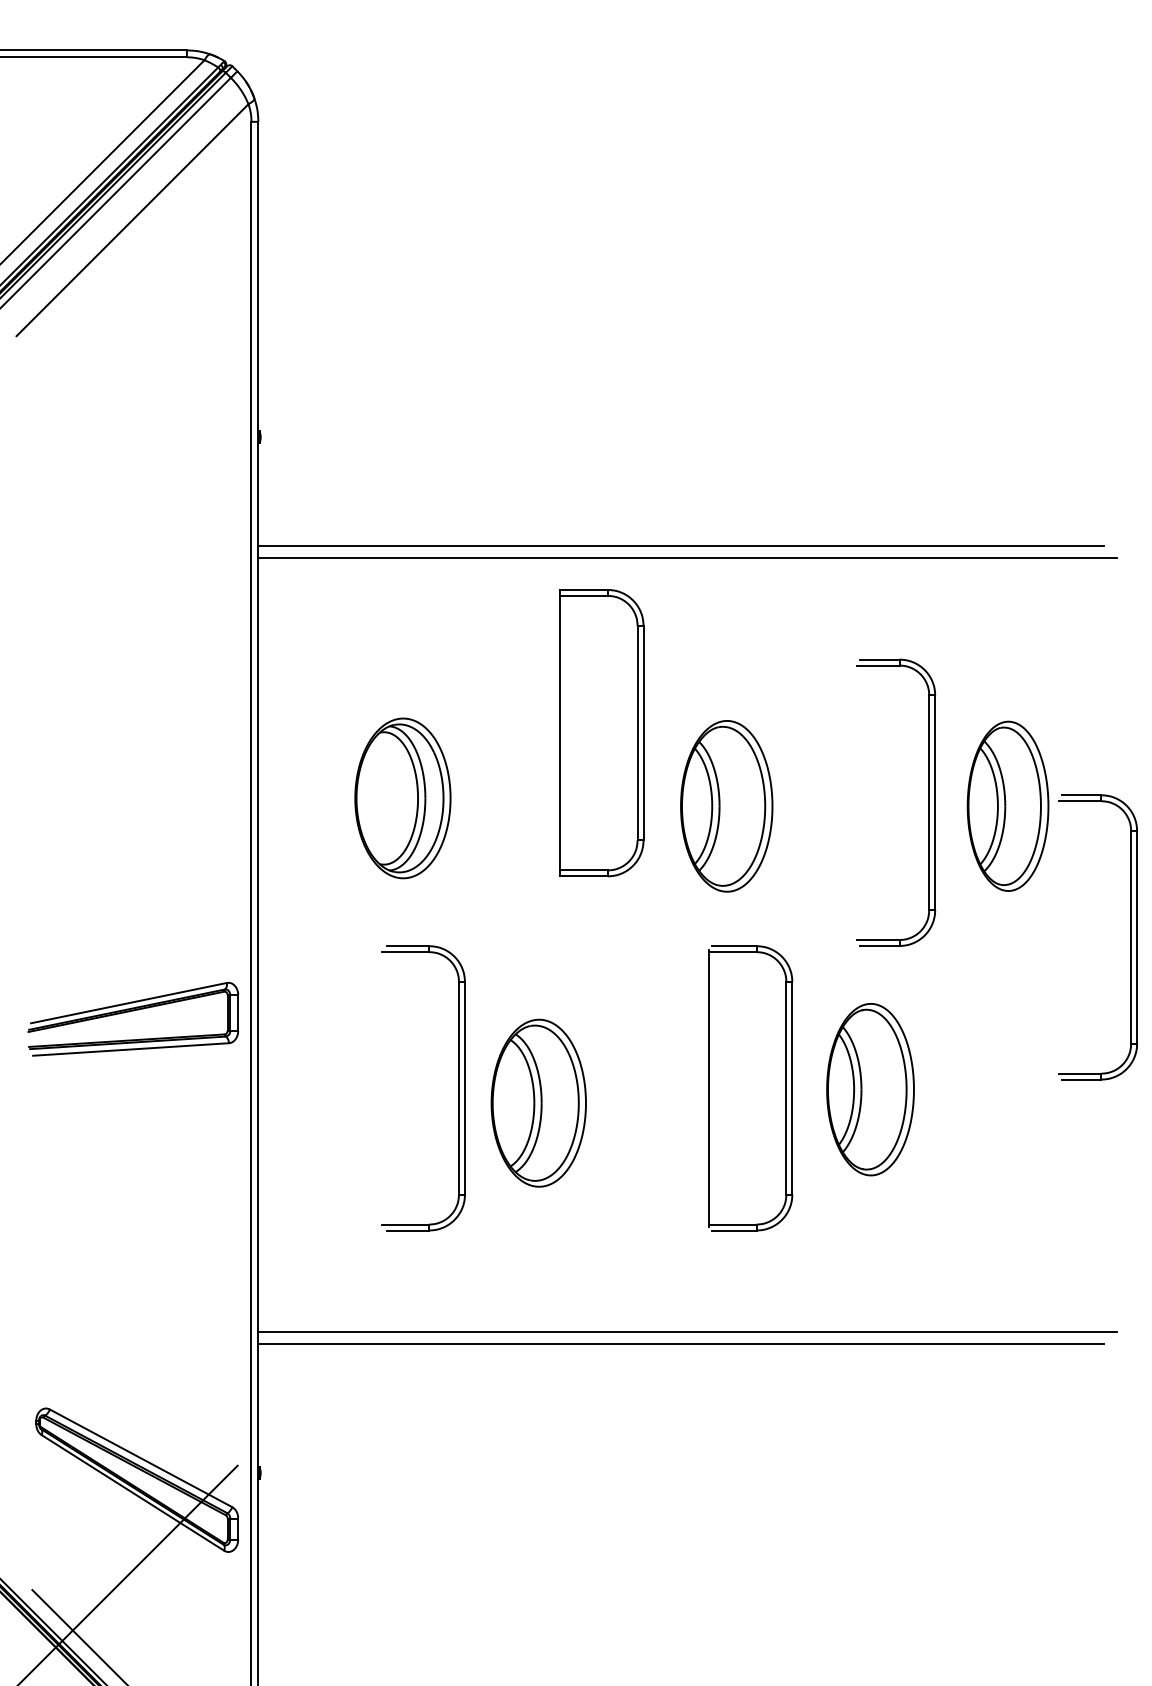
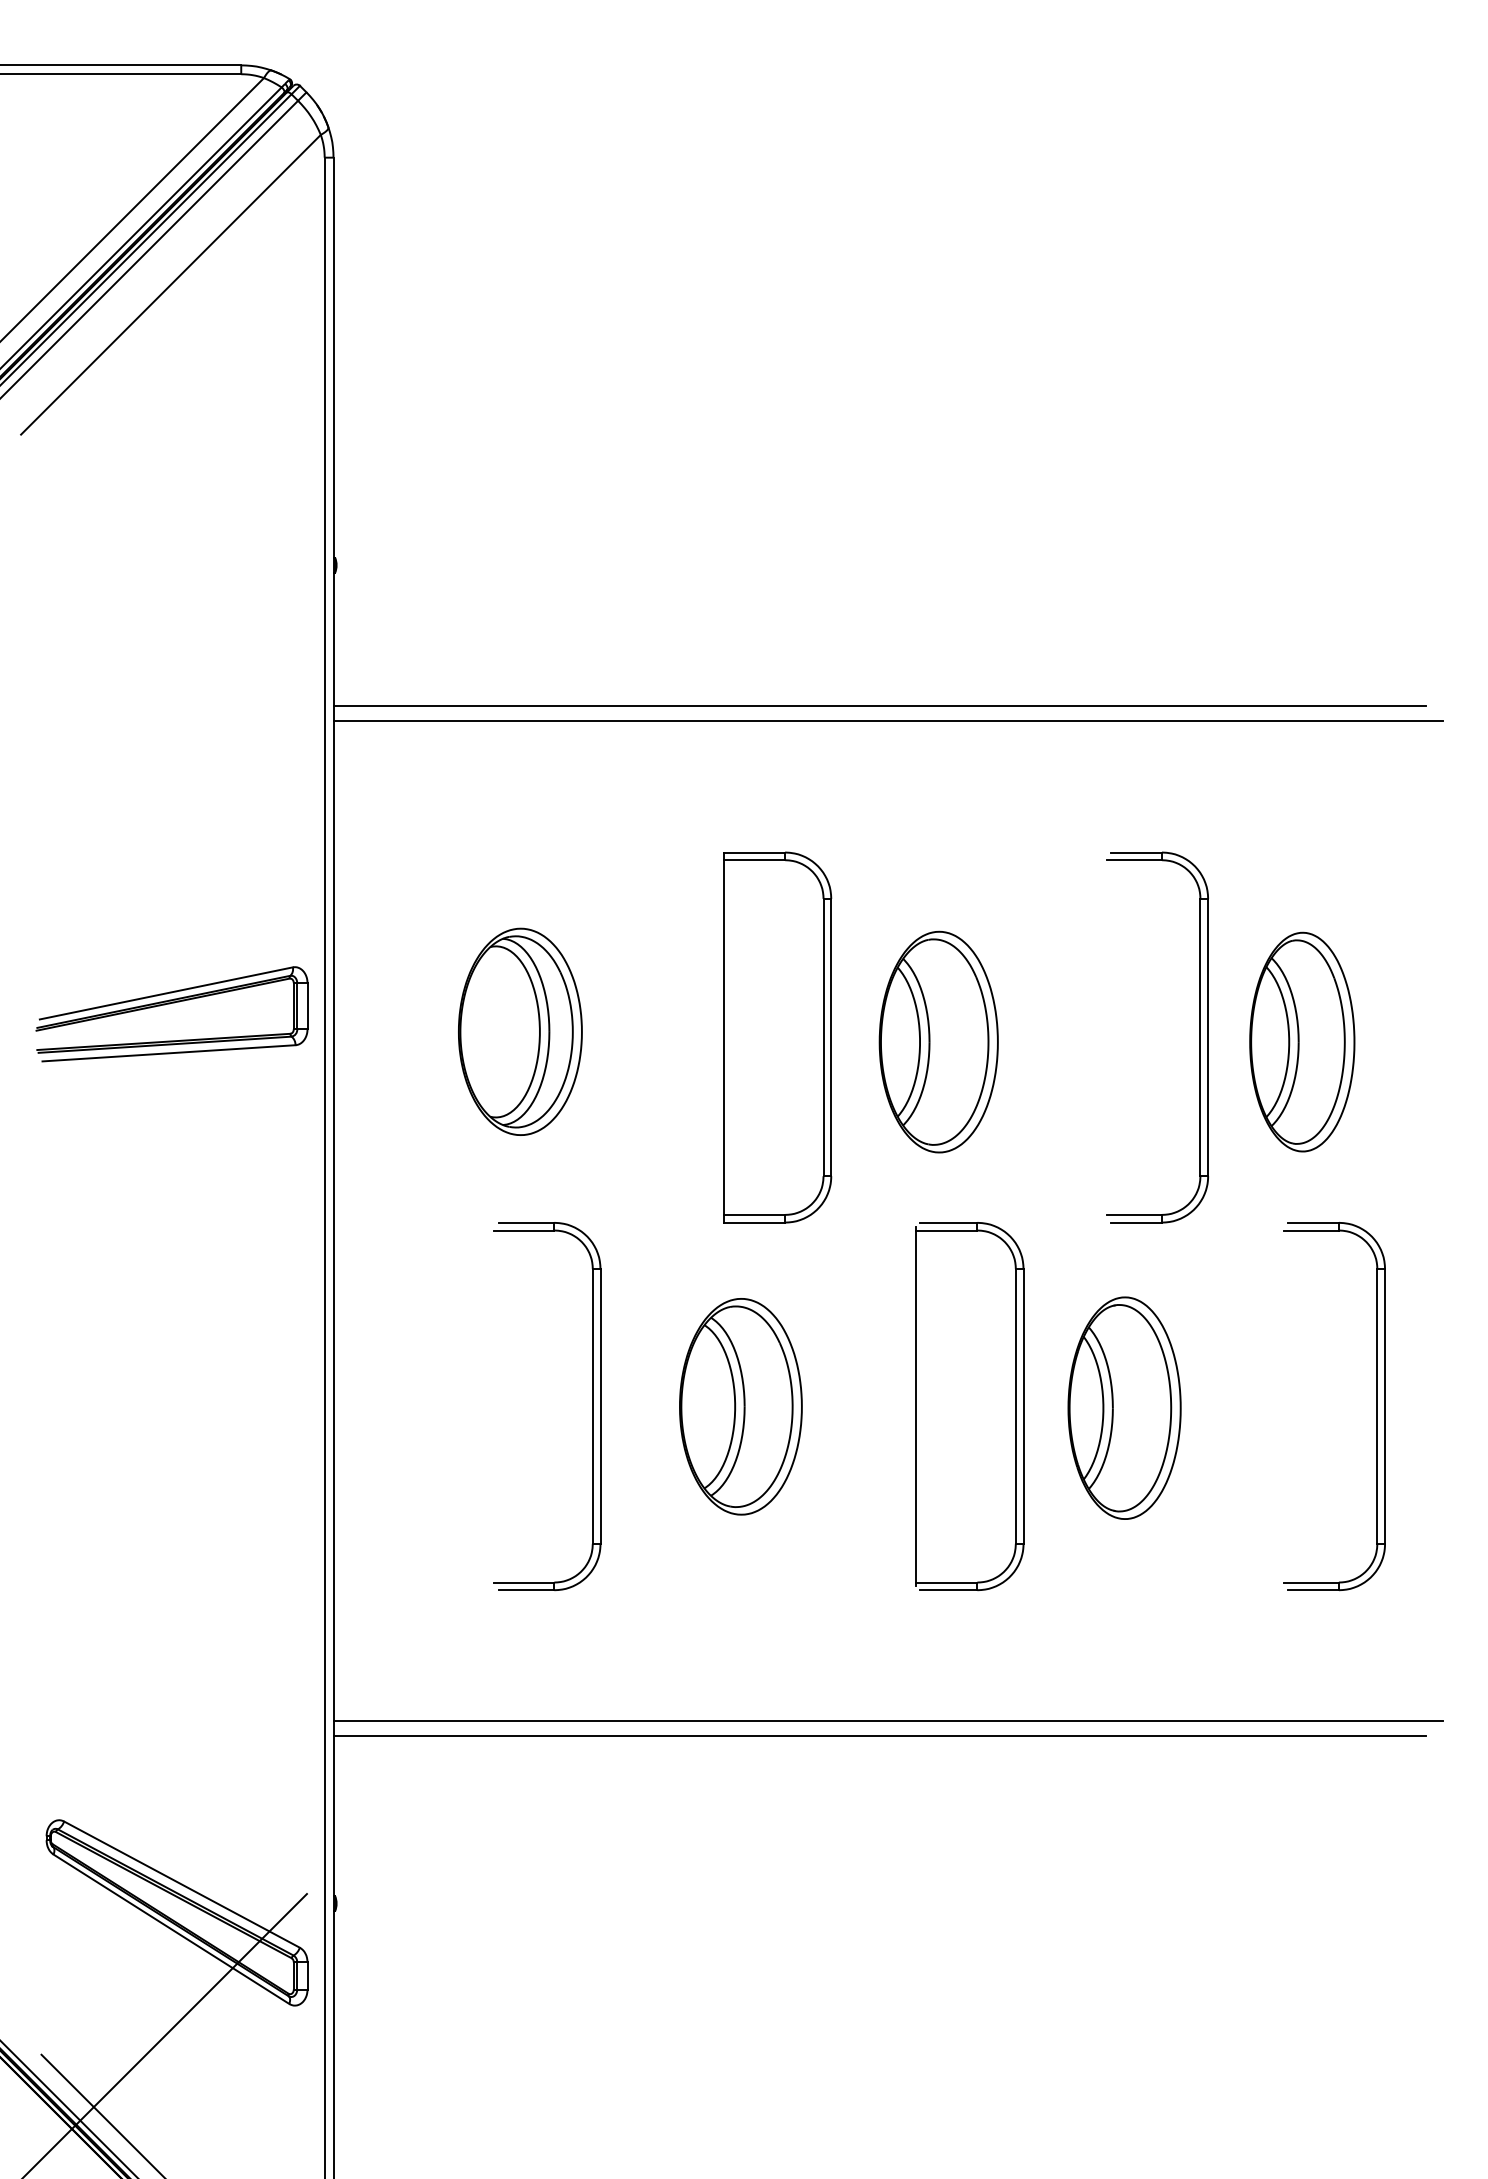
part: (601, 733) -> (777, 1037), moved
part: (1130, 937) -> (1376, 1406), moved
part: (132, 1011) -> (170, 1004), moved
part: (538, 1103) -> (740, 1406), moved

